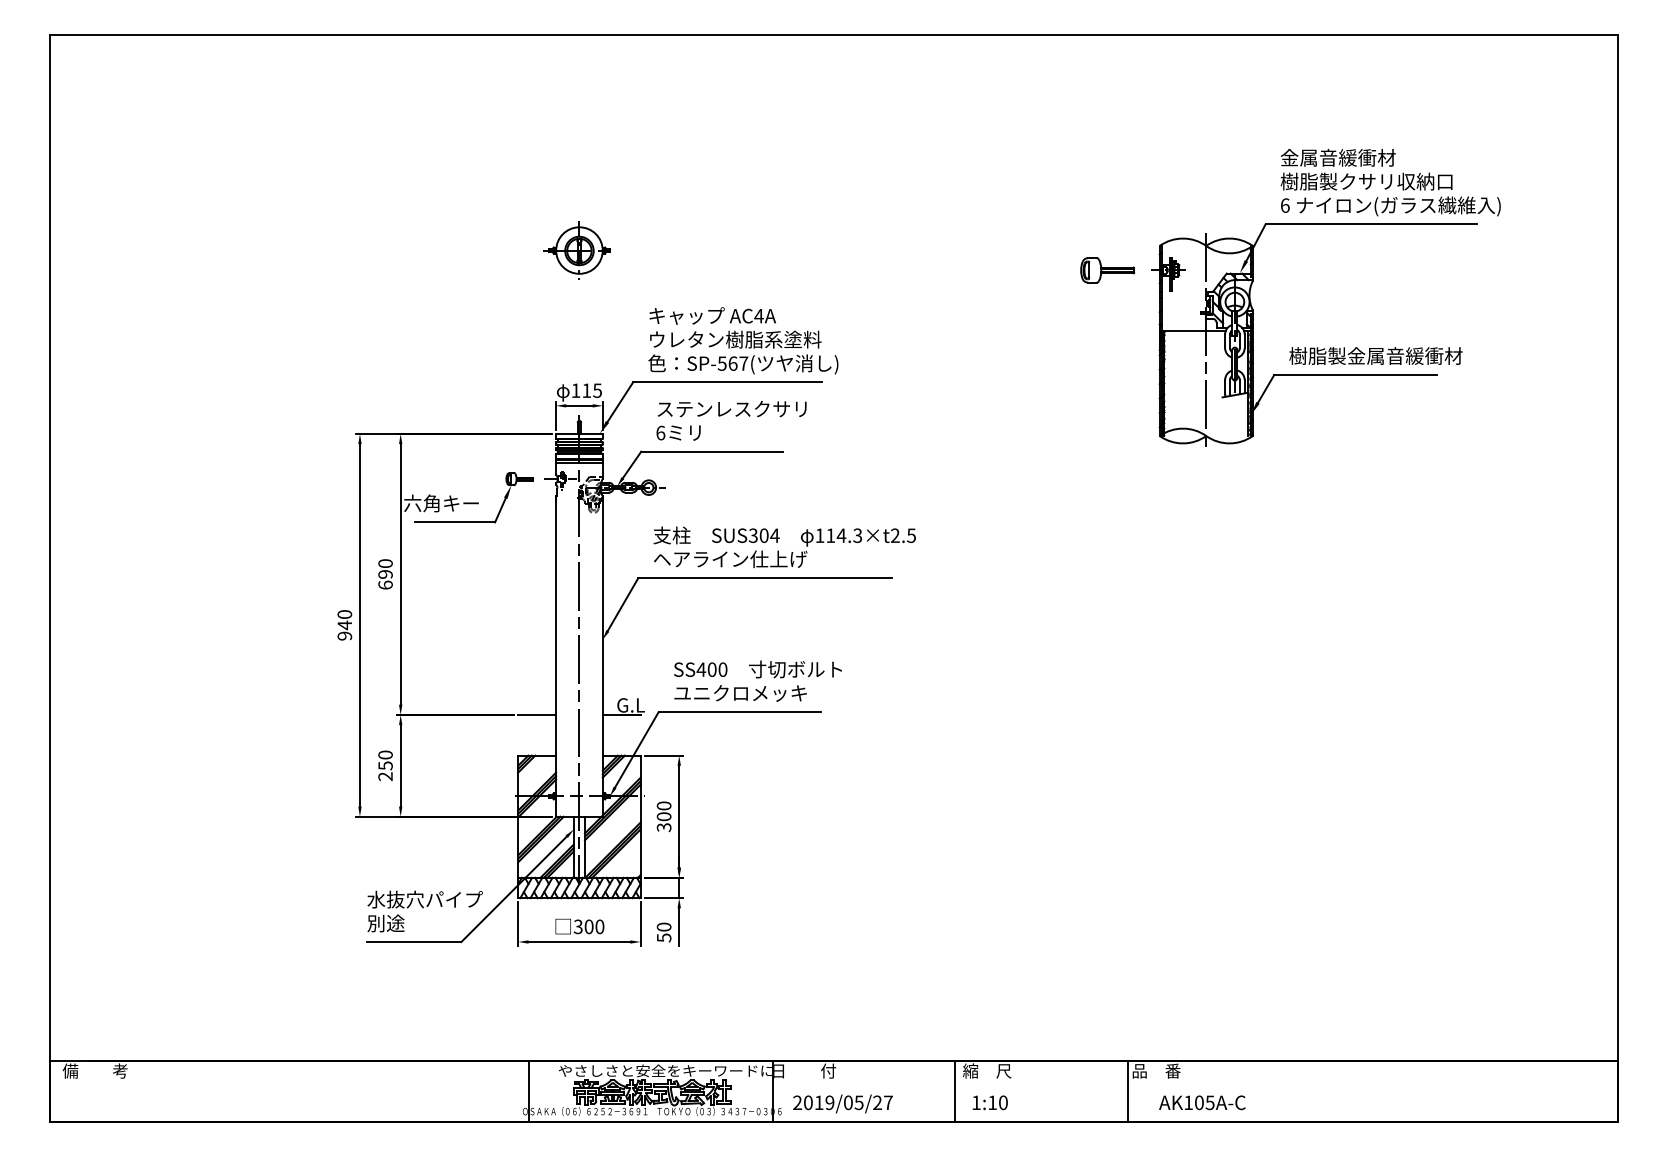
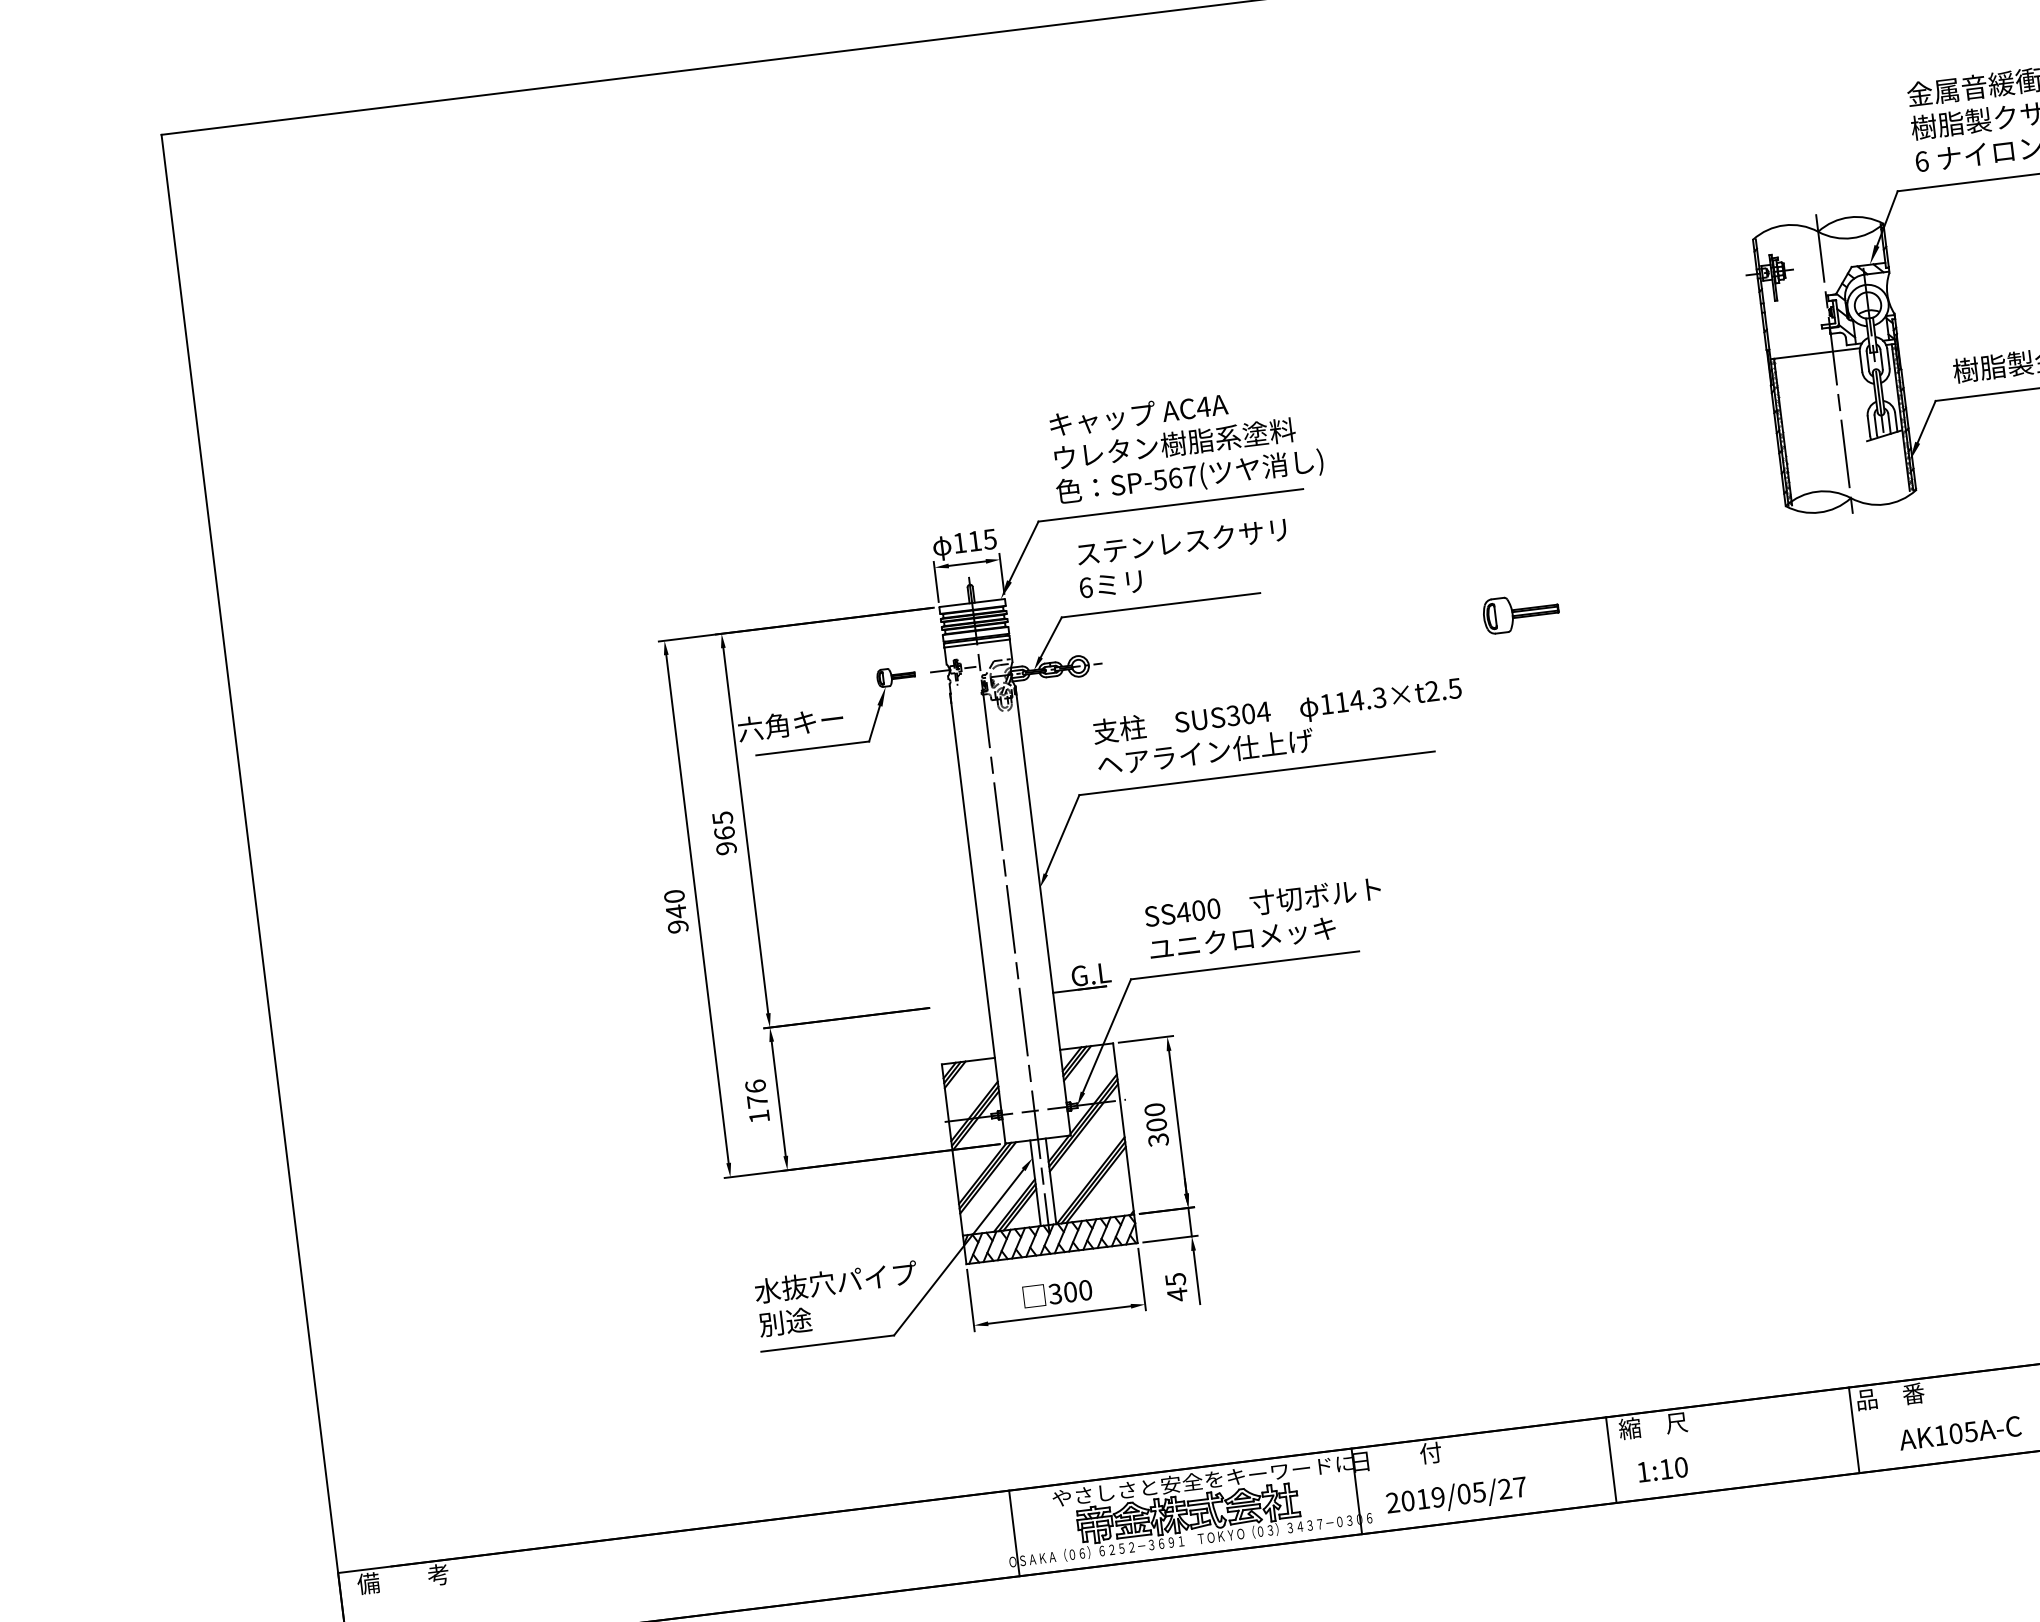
part: (576, 250) -> (936, 346), removed
part: (1107, 270) -> (1521, 613), moved
text: (385, 574) -> (724, 833), 690 -> 965
line: (537, 714) -> (961, 1003), removed
text: (385, 765) -> (757, 1101), 250 -> 176
text: (663, 932) -> (1175, 1287), 50 -> 45

